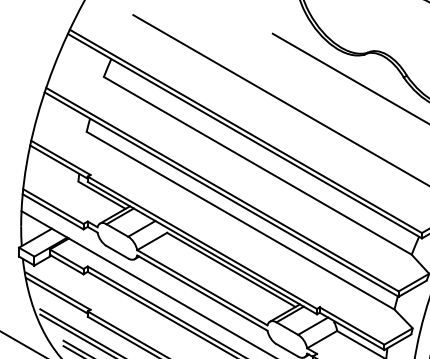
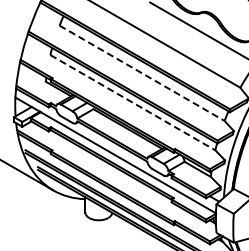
line: (258, 166) -> (142, 73), solid -> dashed
line: (241, 220) -> (133, 102), solid -> dashed

